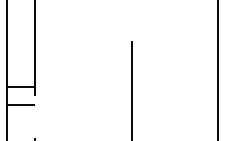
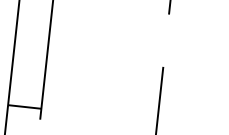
line: (21, 104) -> (22, 128), removed

